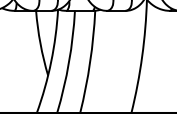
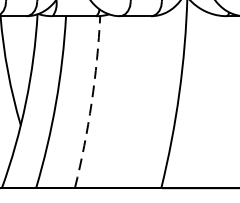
arc: (90, 62) -> (92, 103), solid -> dashed

